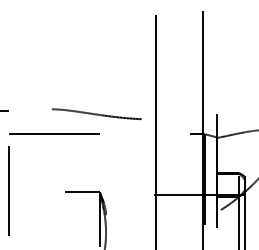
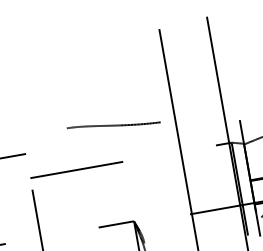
line: (96, 114) -> (113, 125), moved

